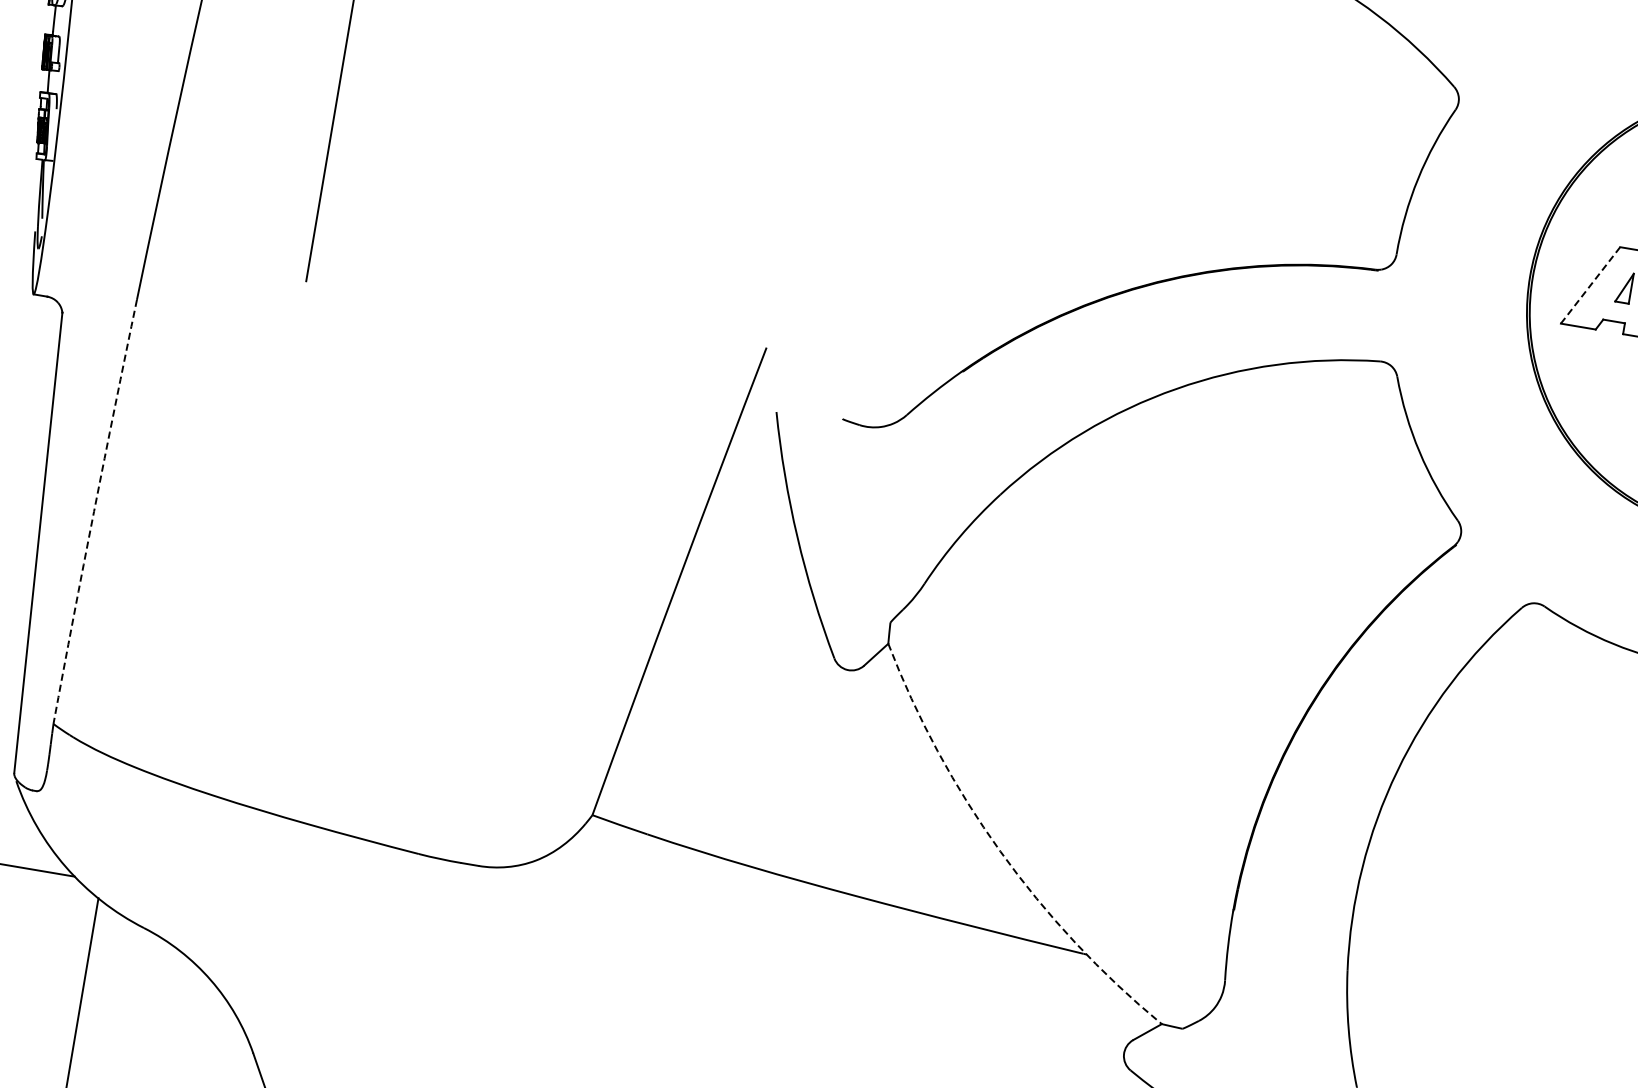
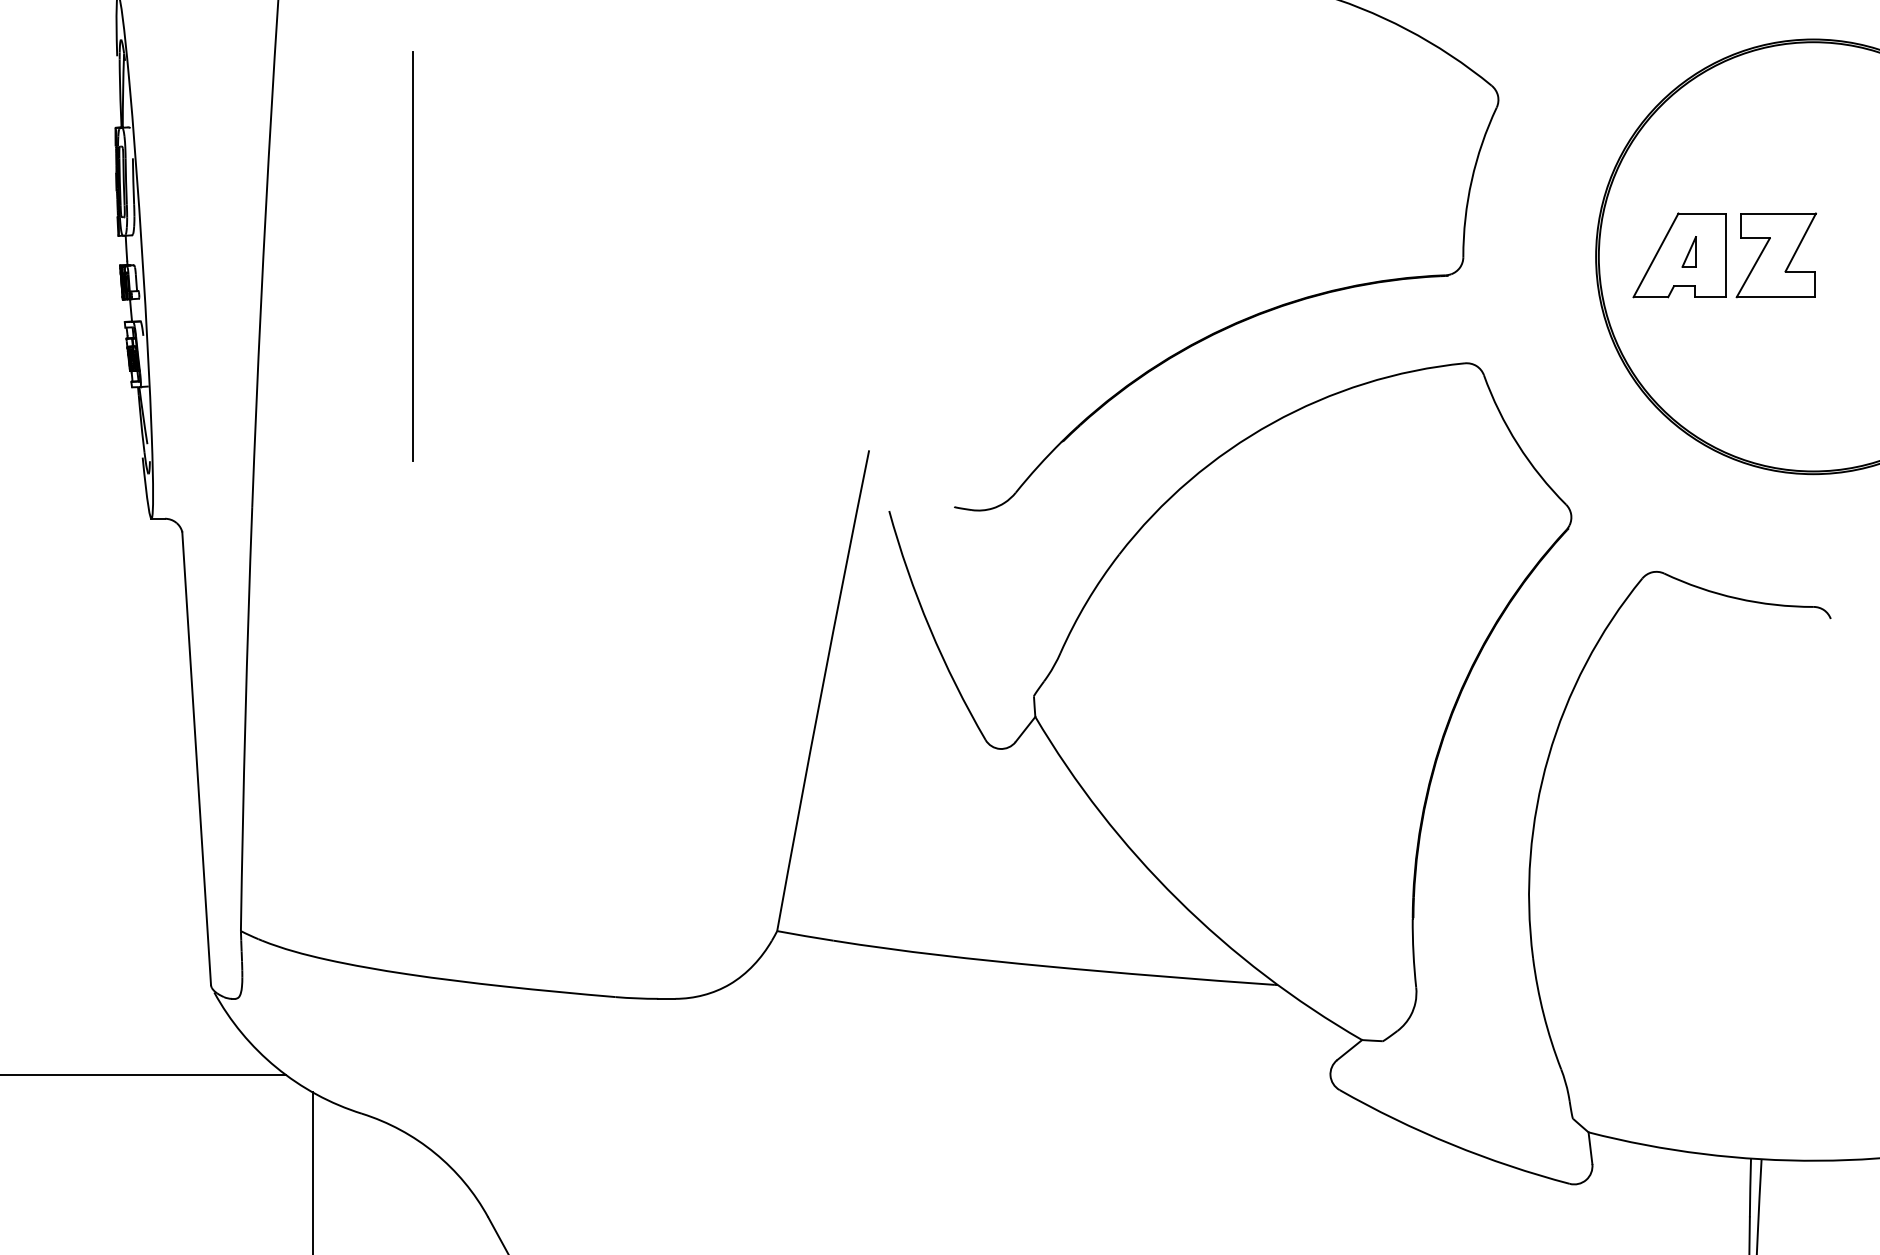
line: (1591, 284) -> (1656, 254), dashed -> solid
arc: (94, 512) -> (245, 719), dashed -> solid
arc: (1000, 851) -> (1177, 899), dashed -> solid

